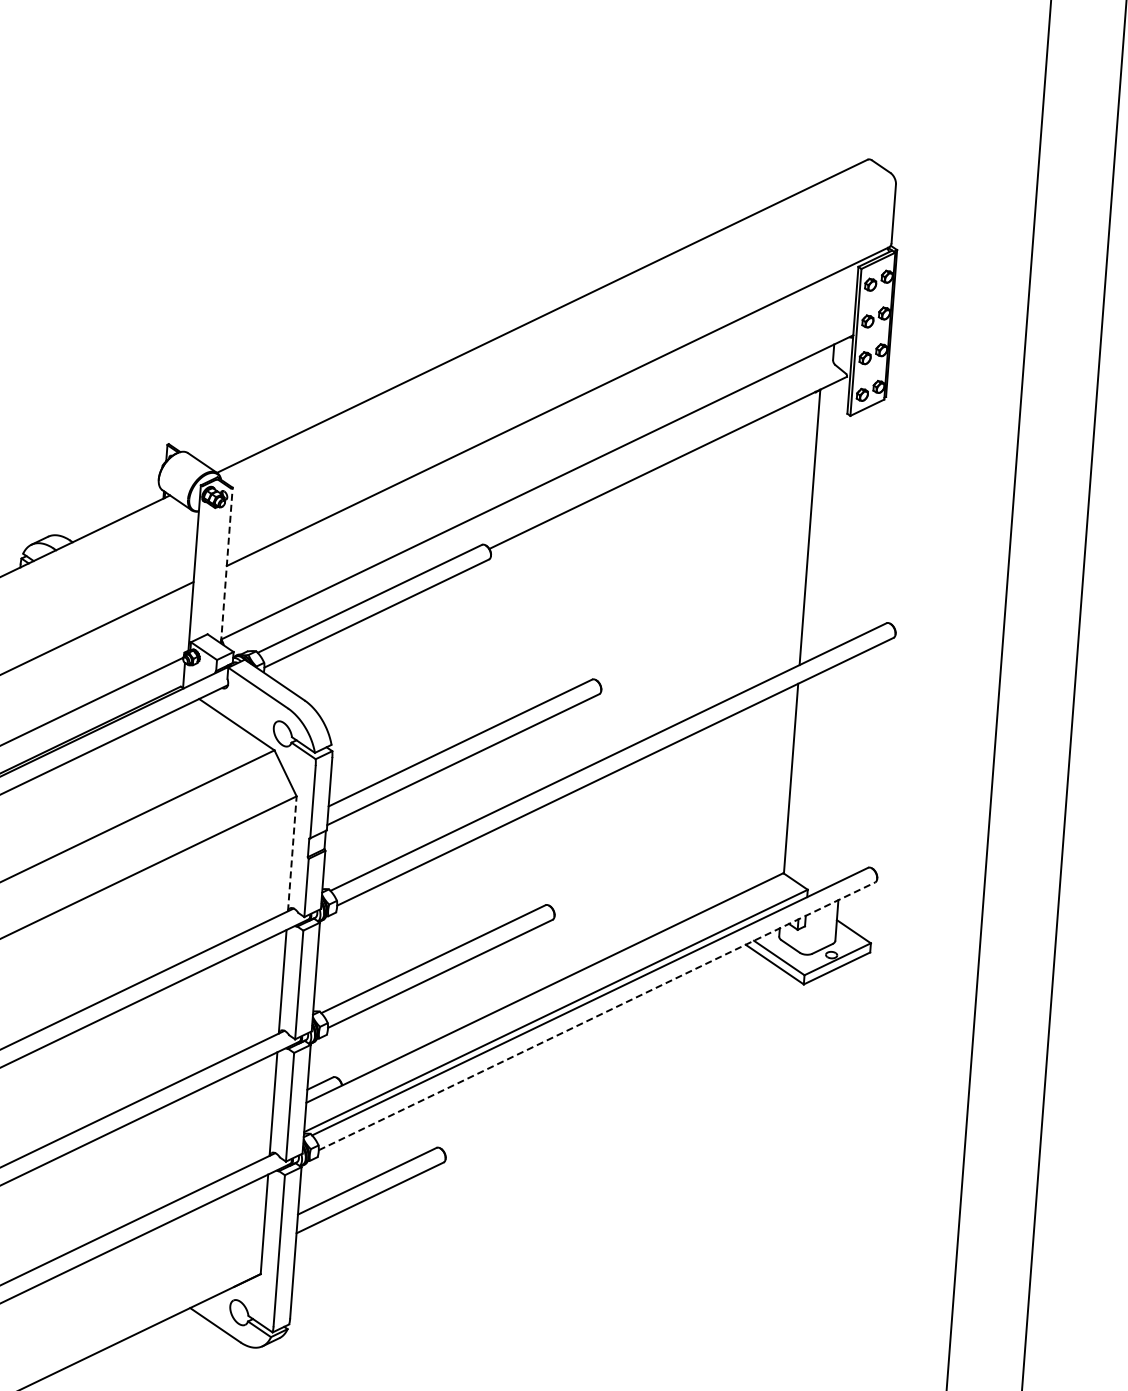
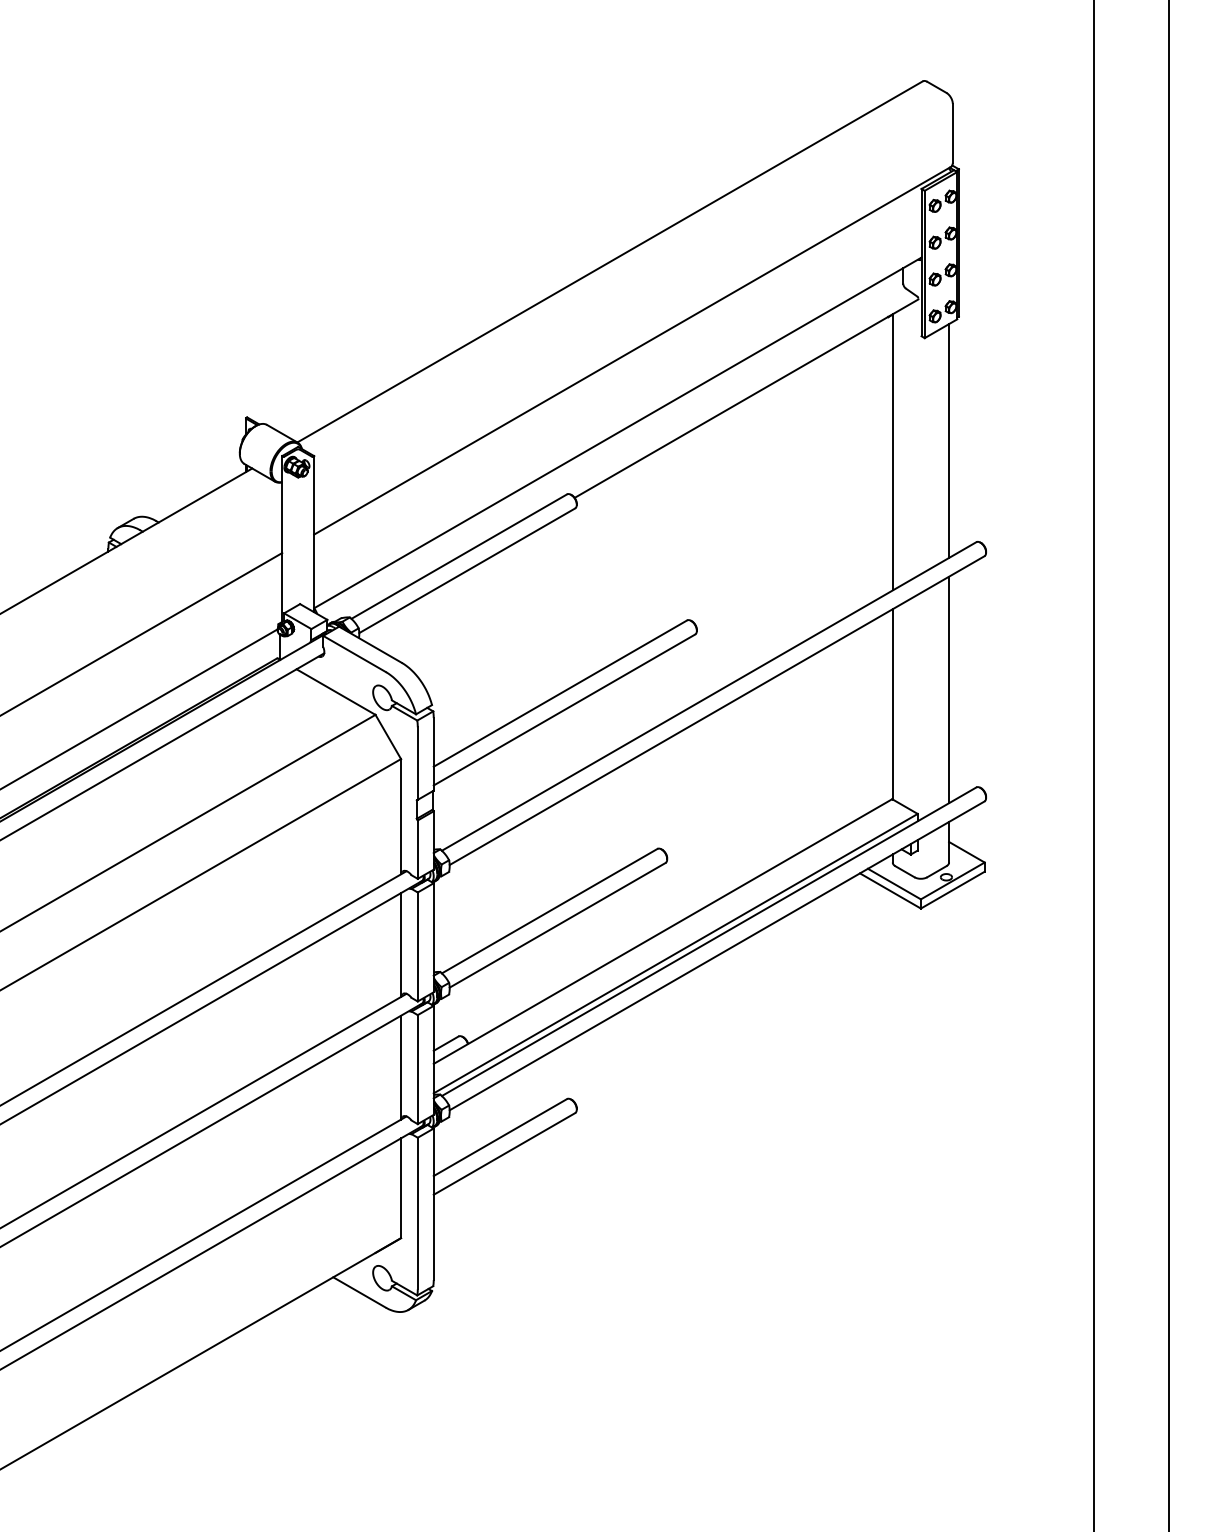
line: (867, 519) -> (949, 440), added
line: (227, 564) -> (314, 533), dashed -> solid
line: (848, 768) -> (949, 689), added
line: (292, 853) -> (401, 816), dashed -> solid
line: (597, 1015) -> (717, 955), dashed -> solid

